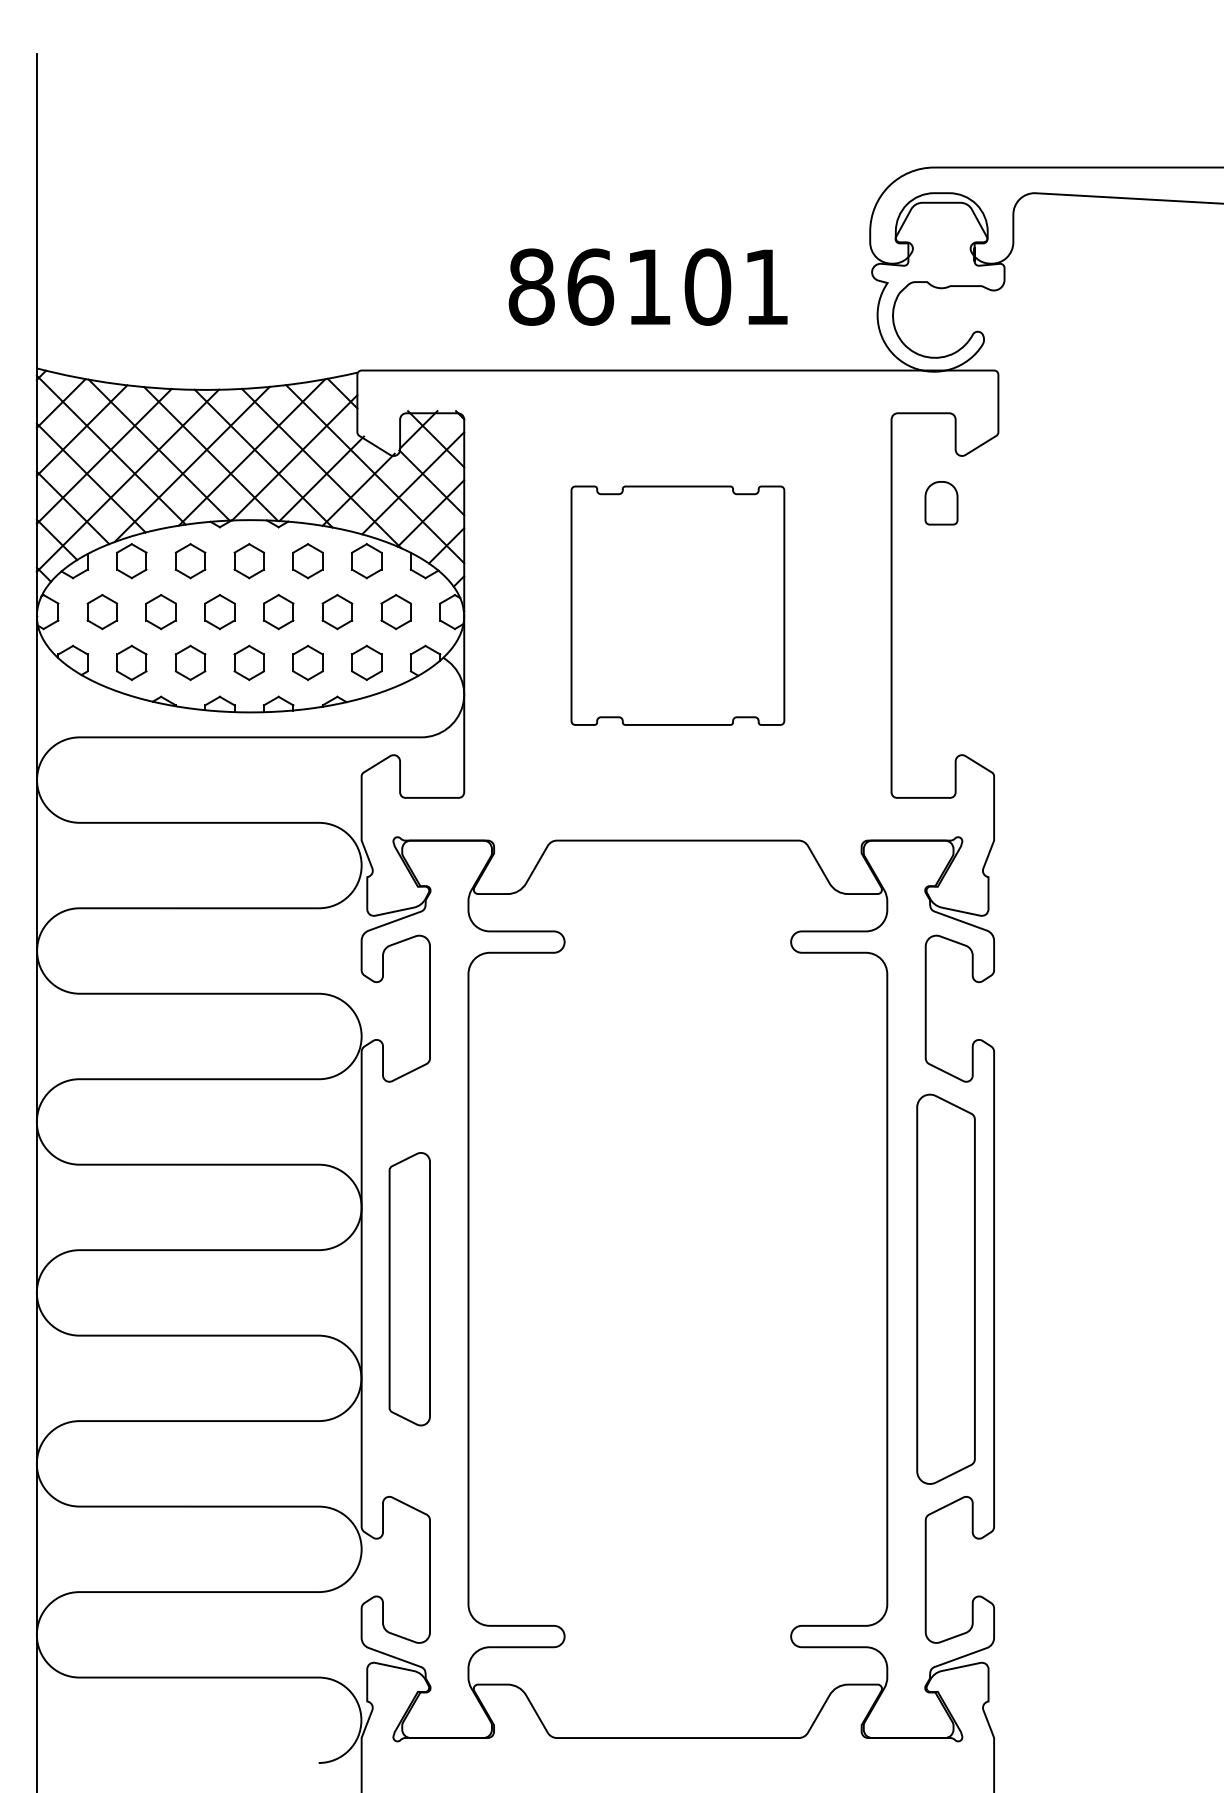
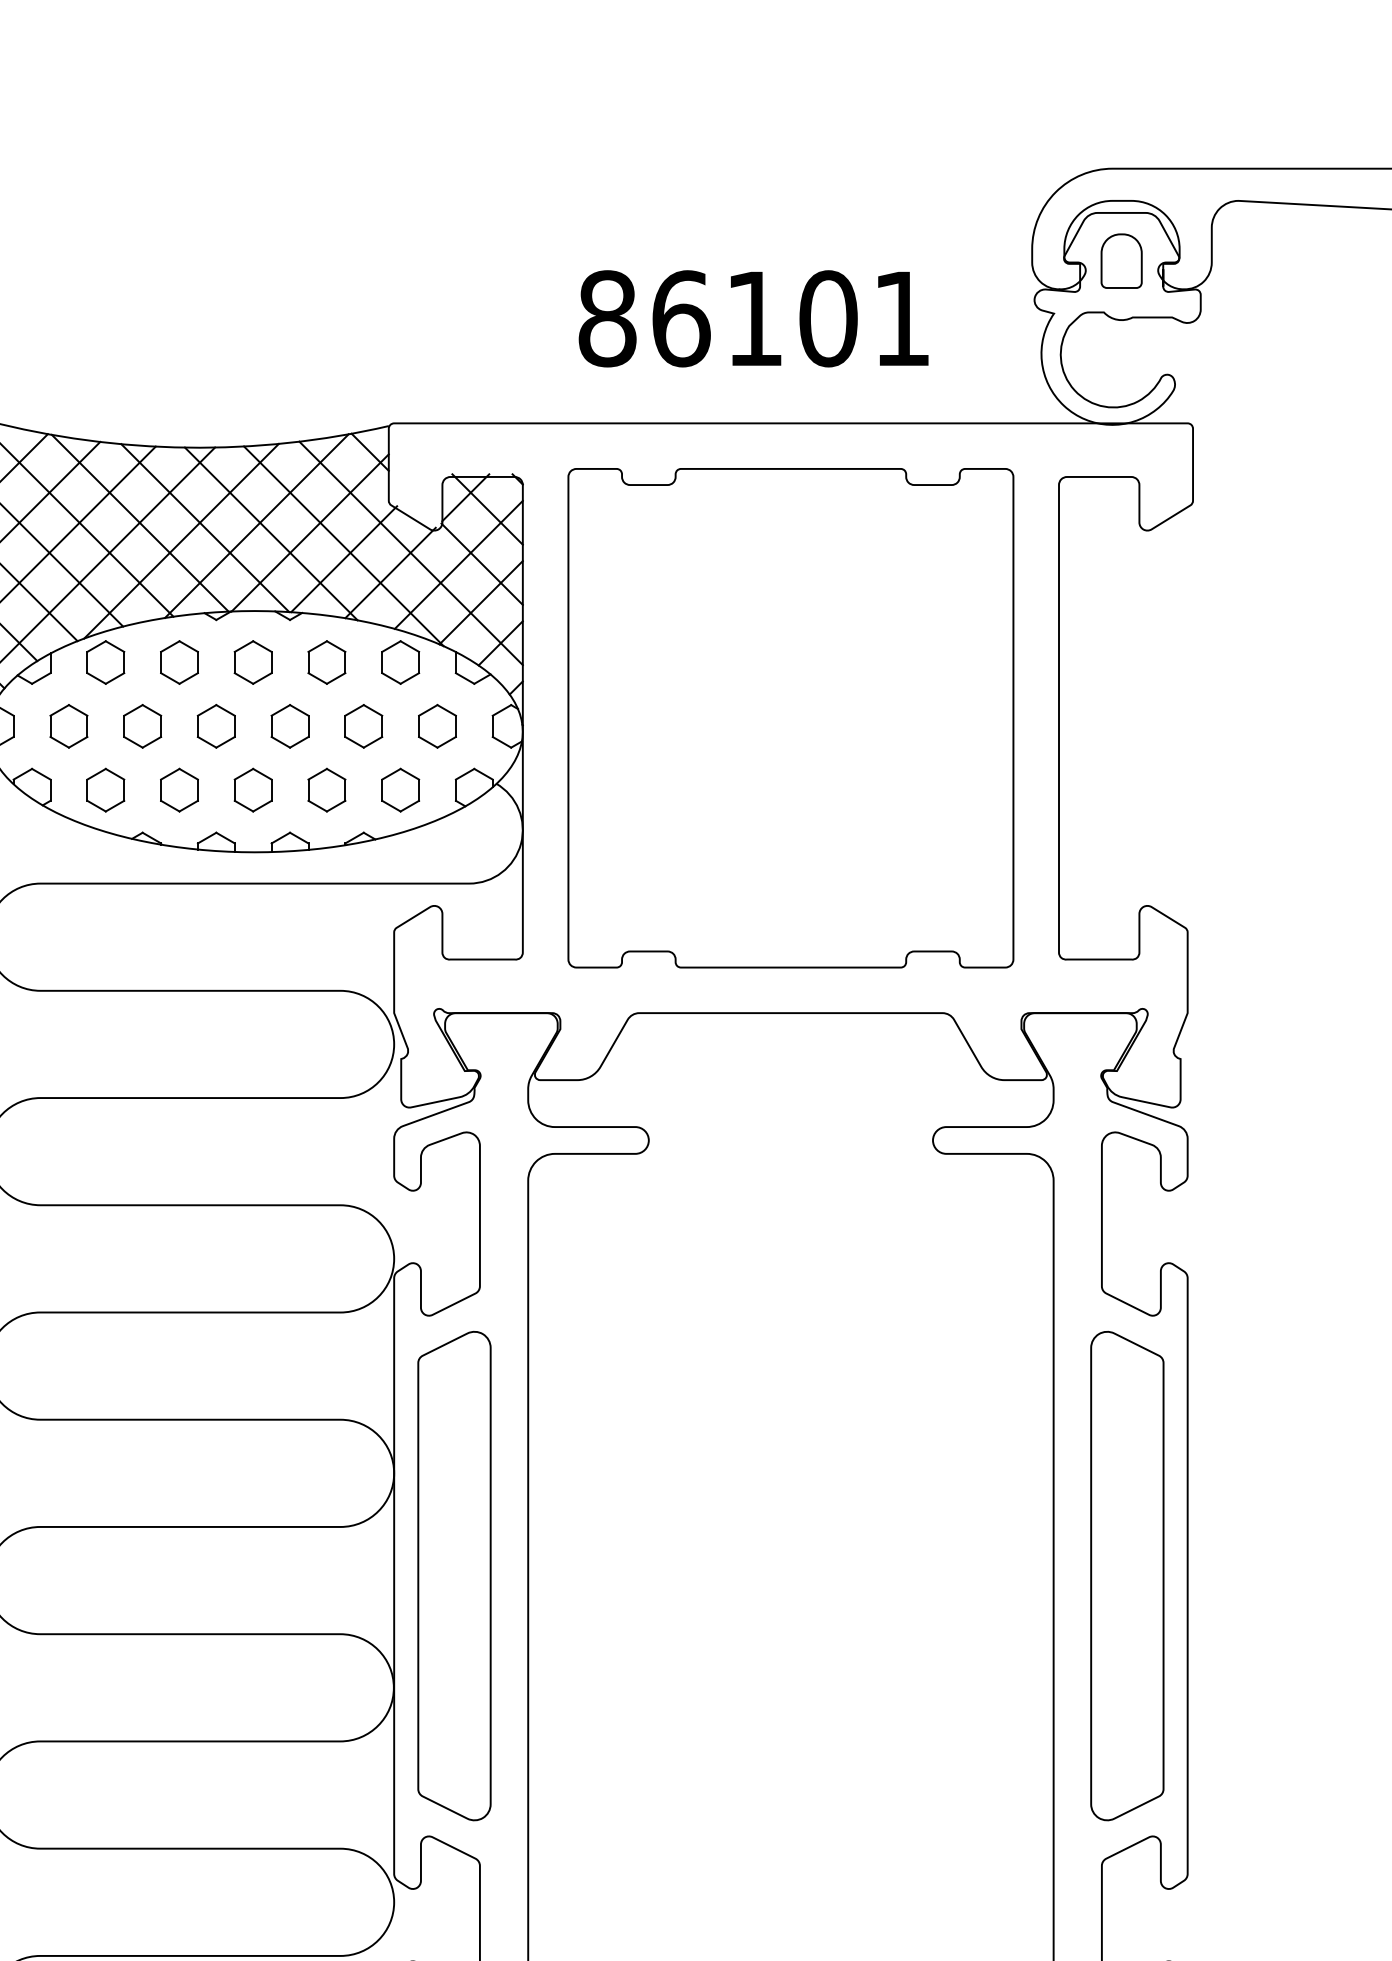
part: (941, 503) -> (1121, 261), moved
part: (677, 605) -> (790, 718), size x1.67
part: (409, 1288) -> (454, 1575), size x1.43

